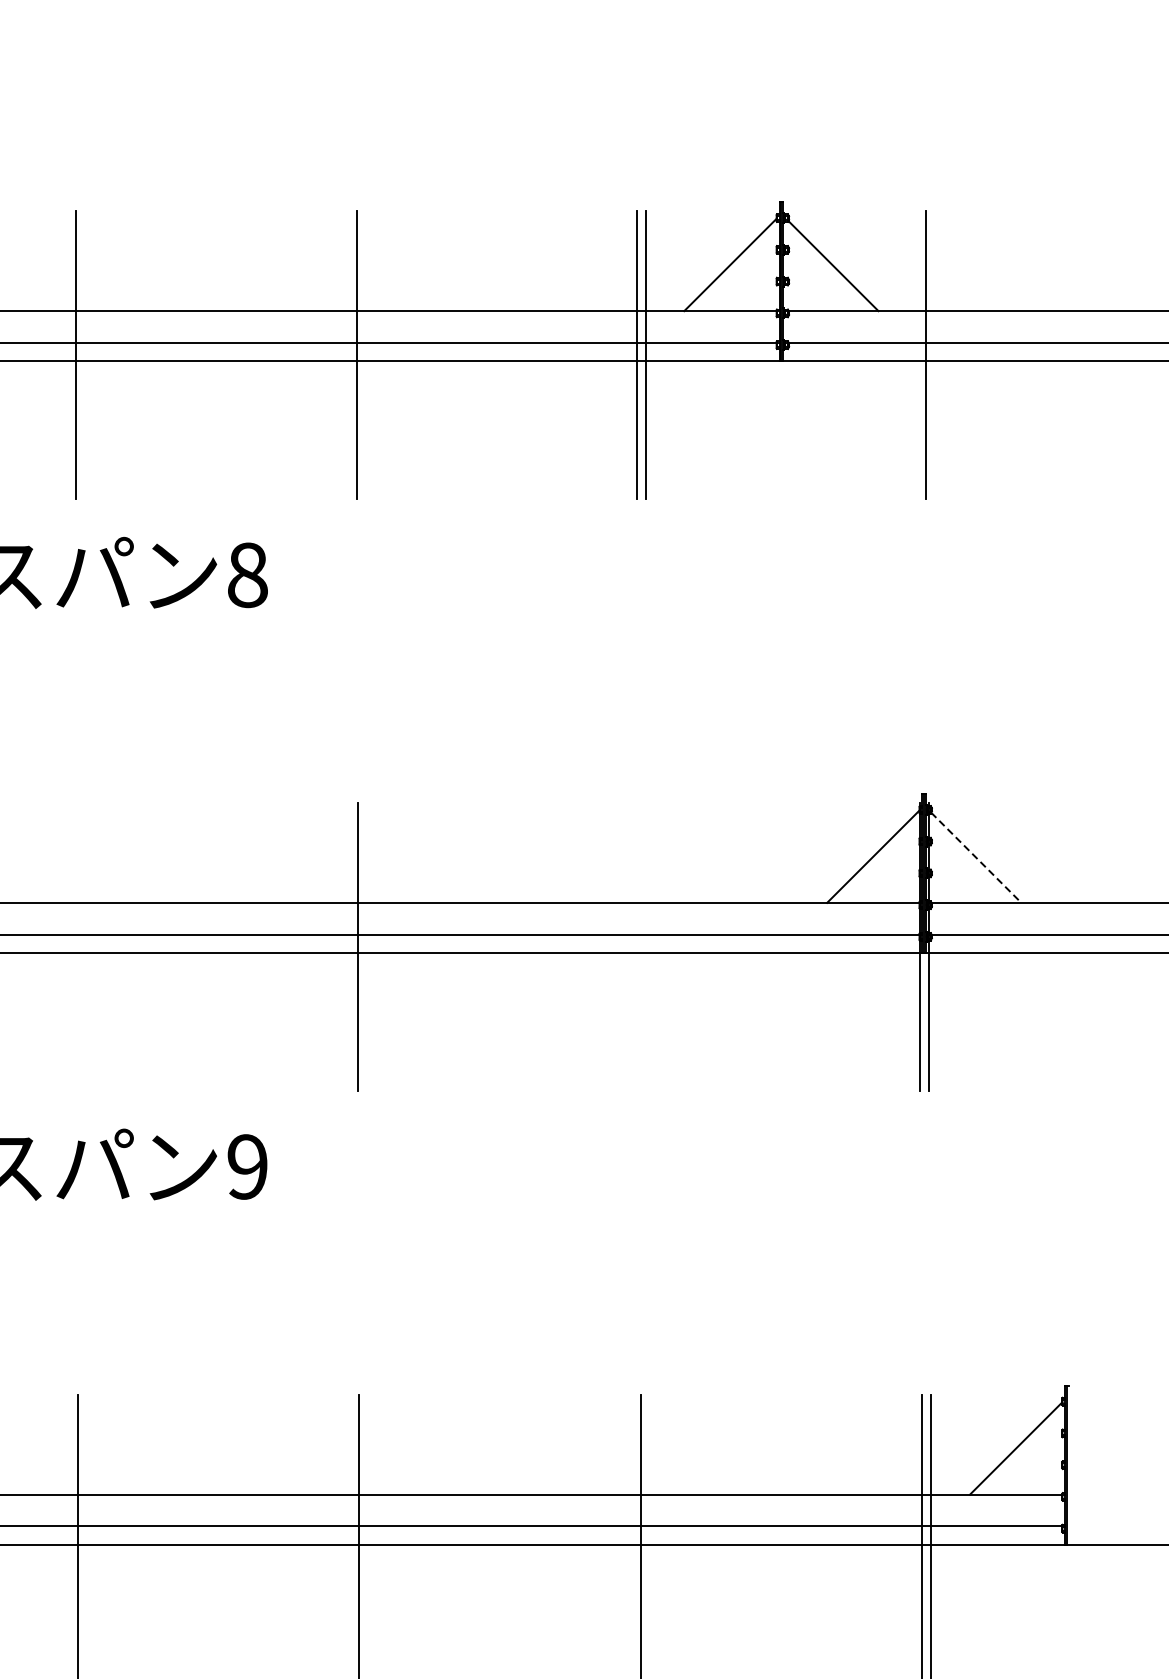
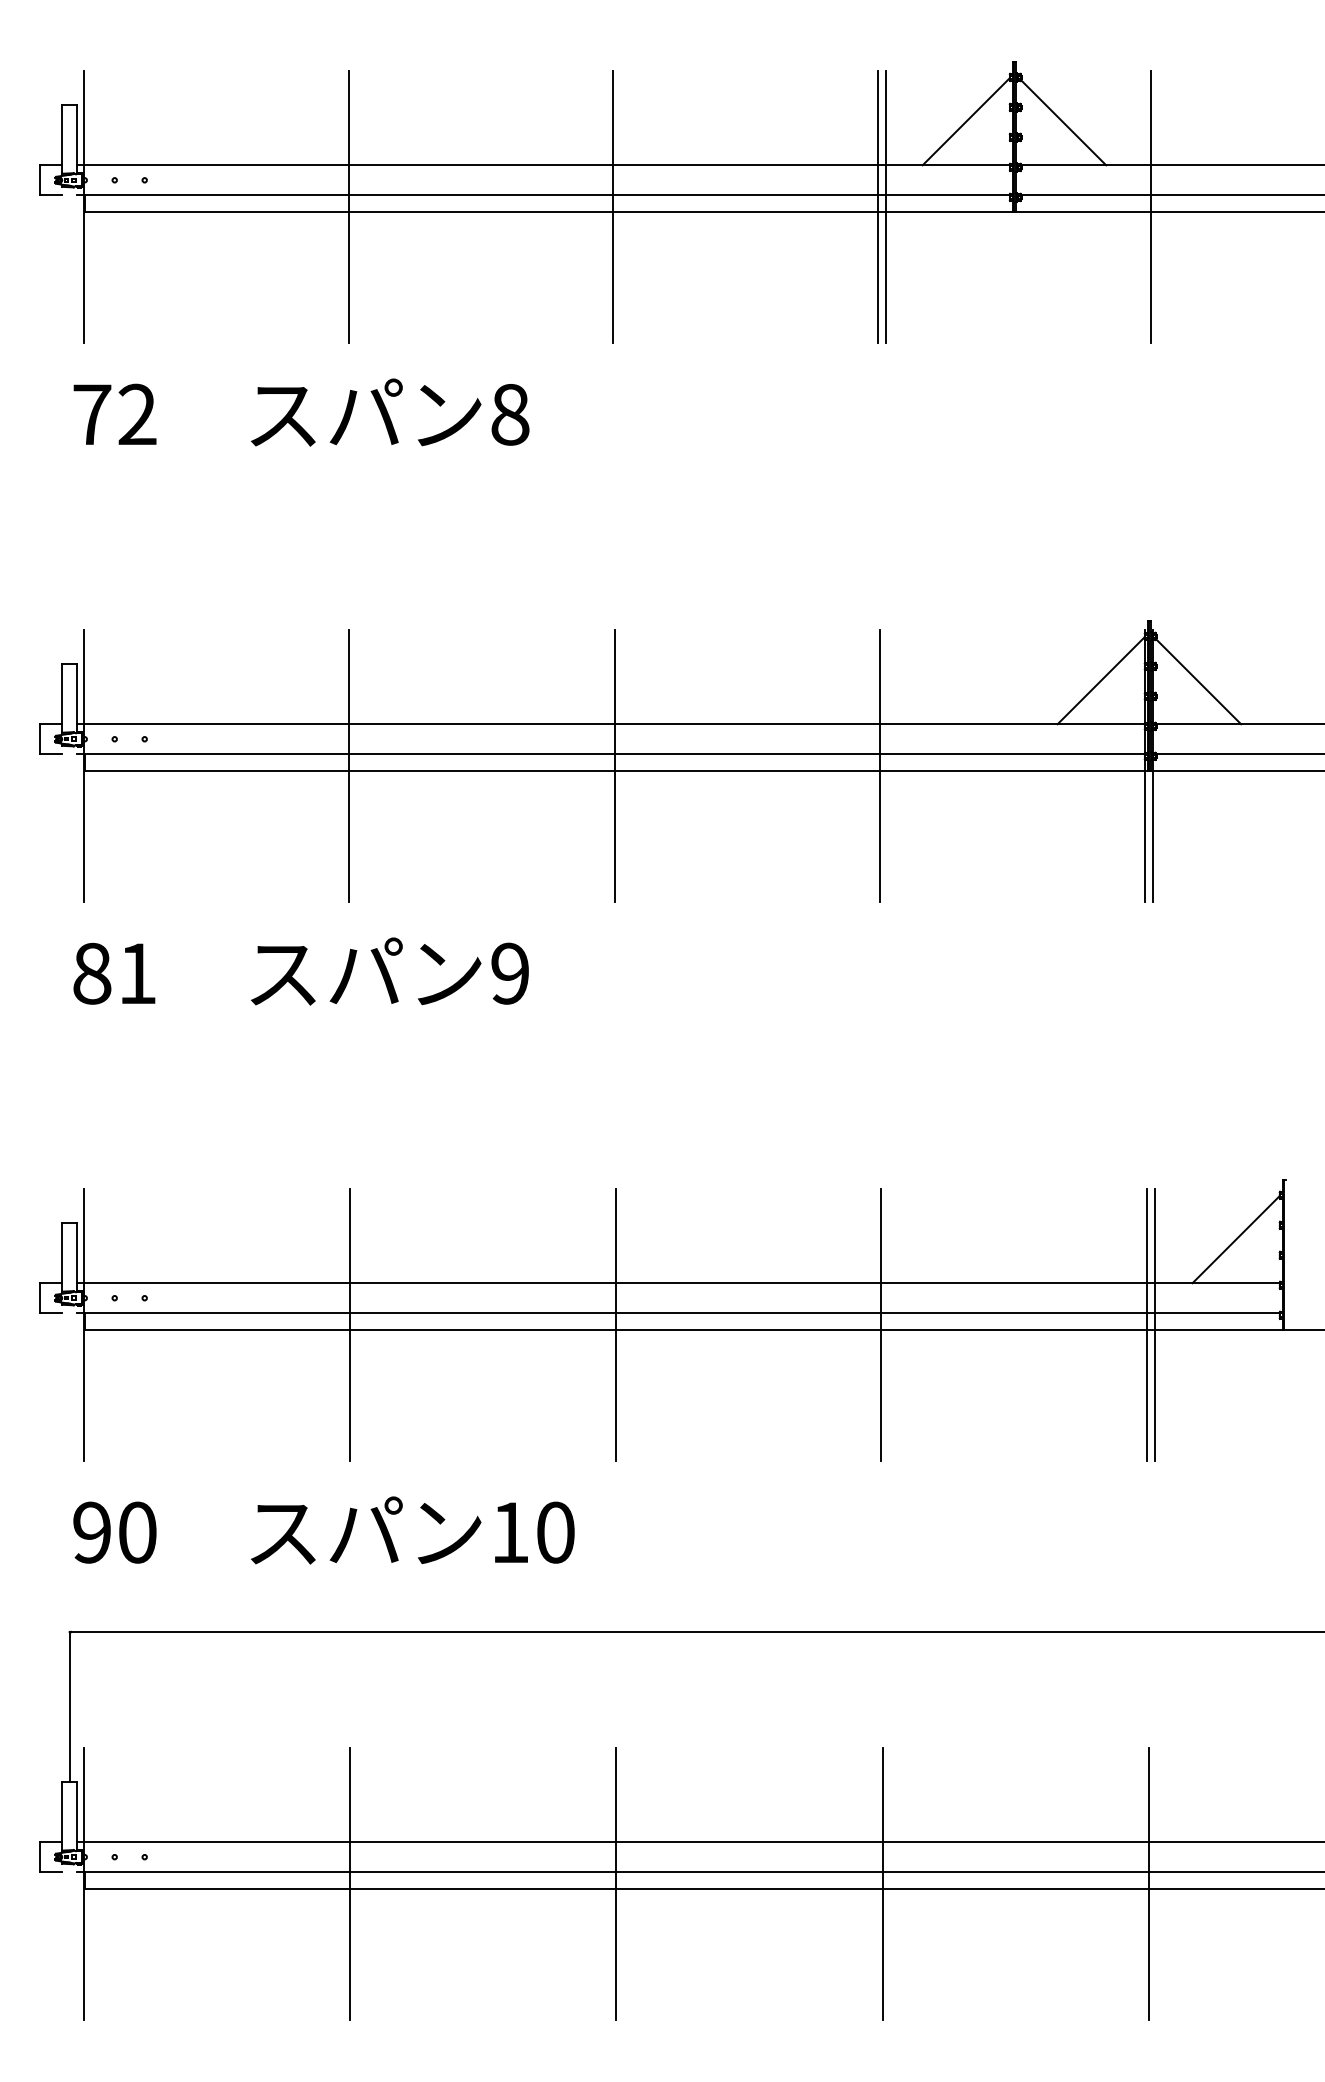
line: (976, 857) -> (1198, 681), dashed -> solid
line: (77, 946) -> (349, 765), added
line: (638, 946) -> (879, 765), added

